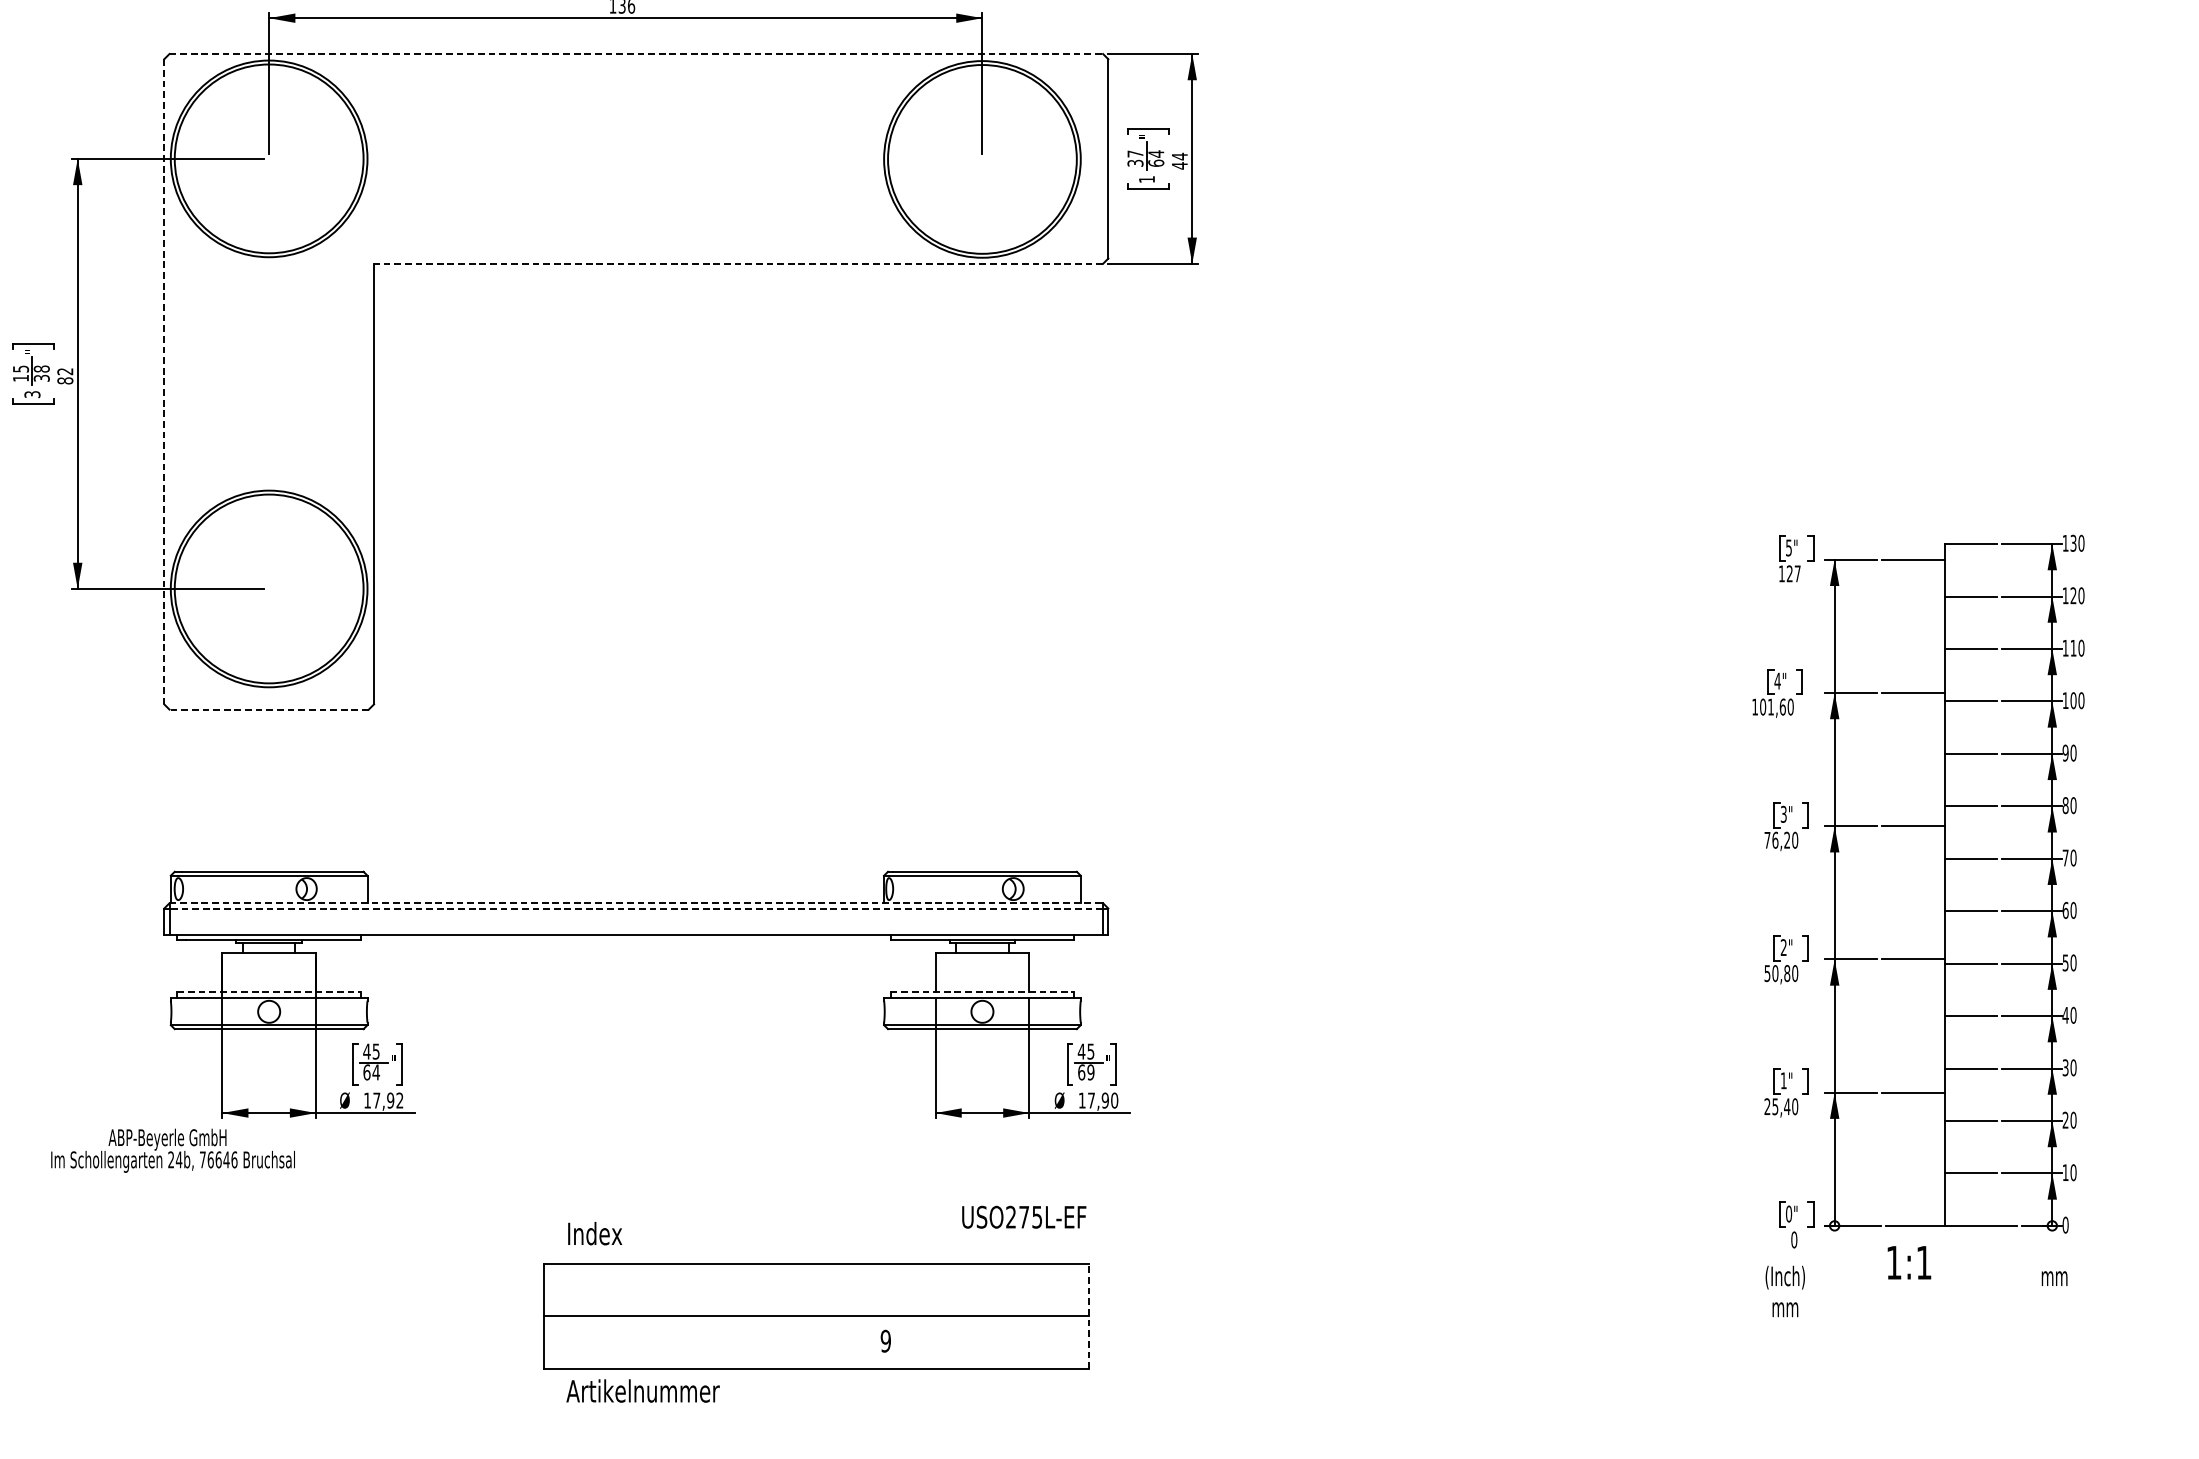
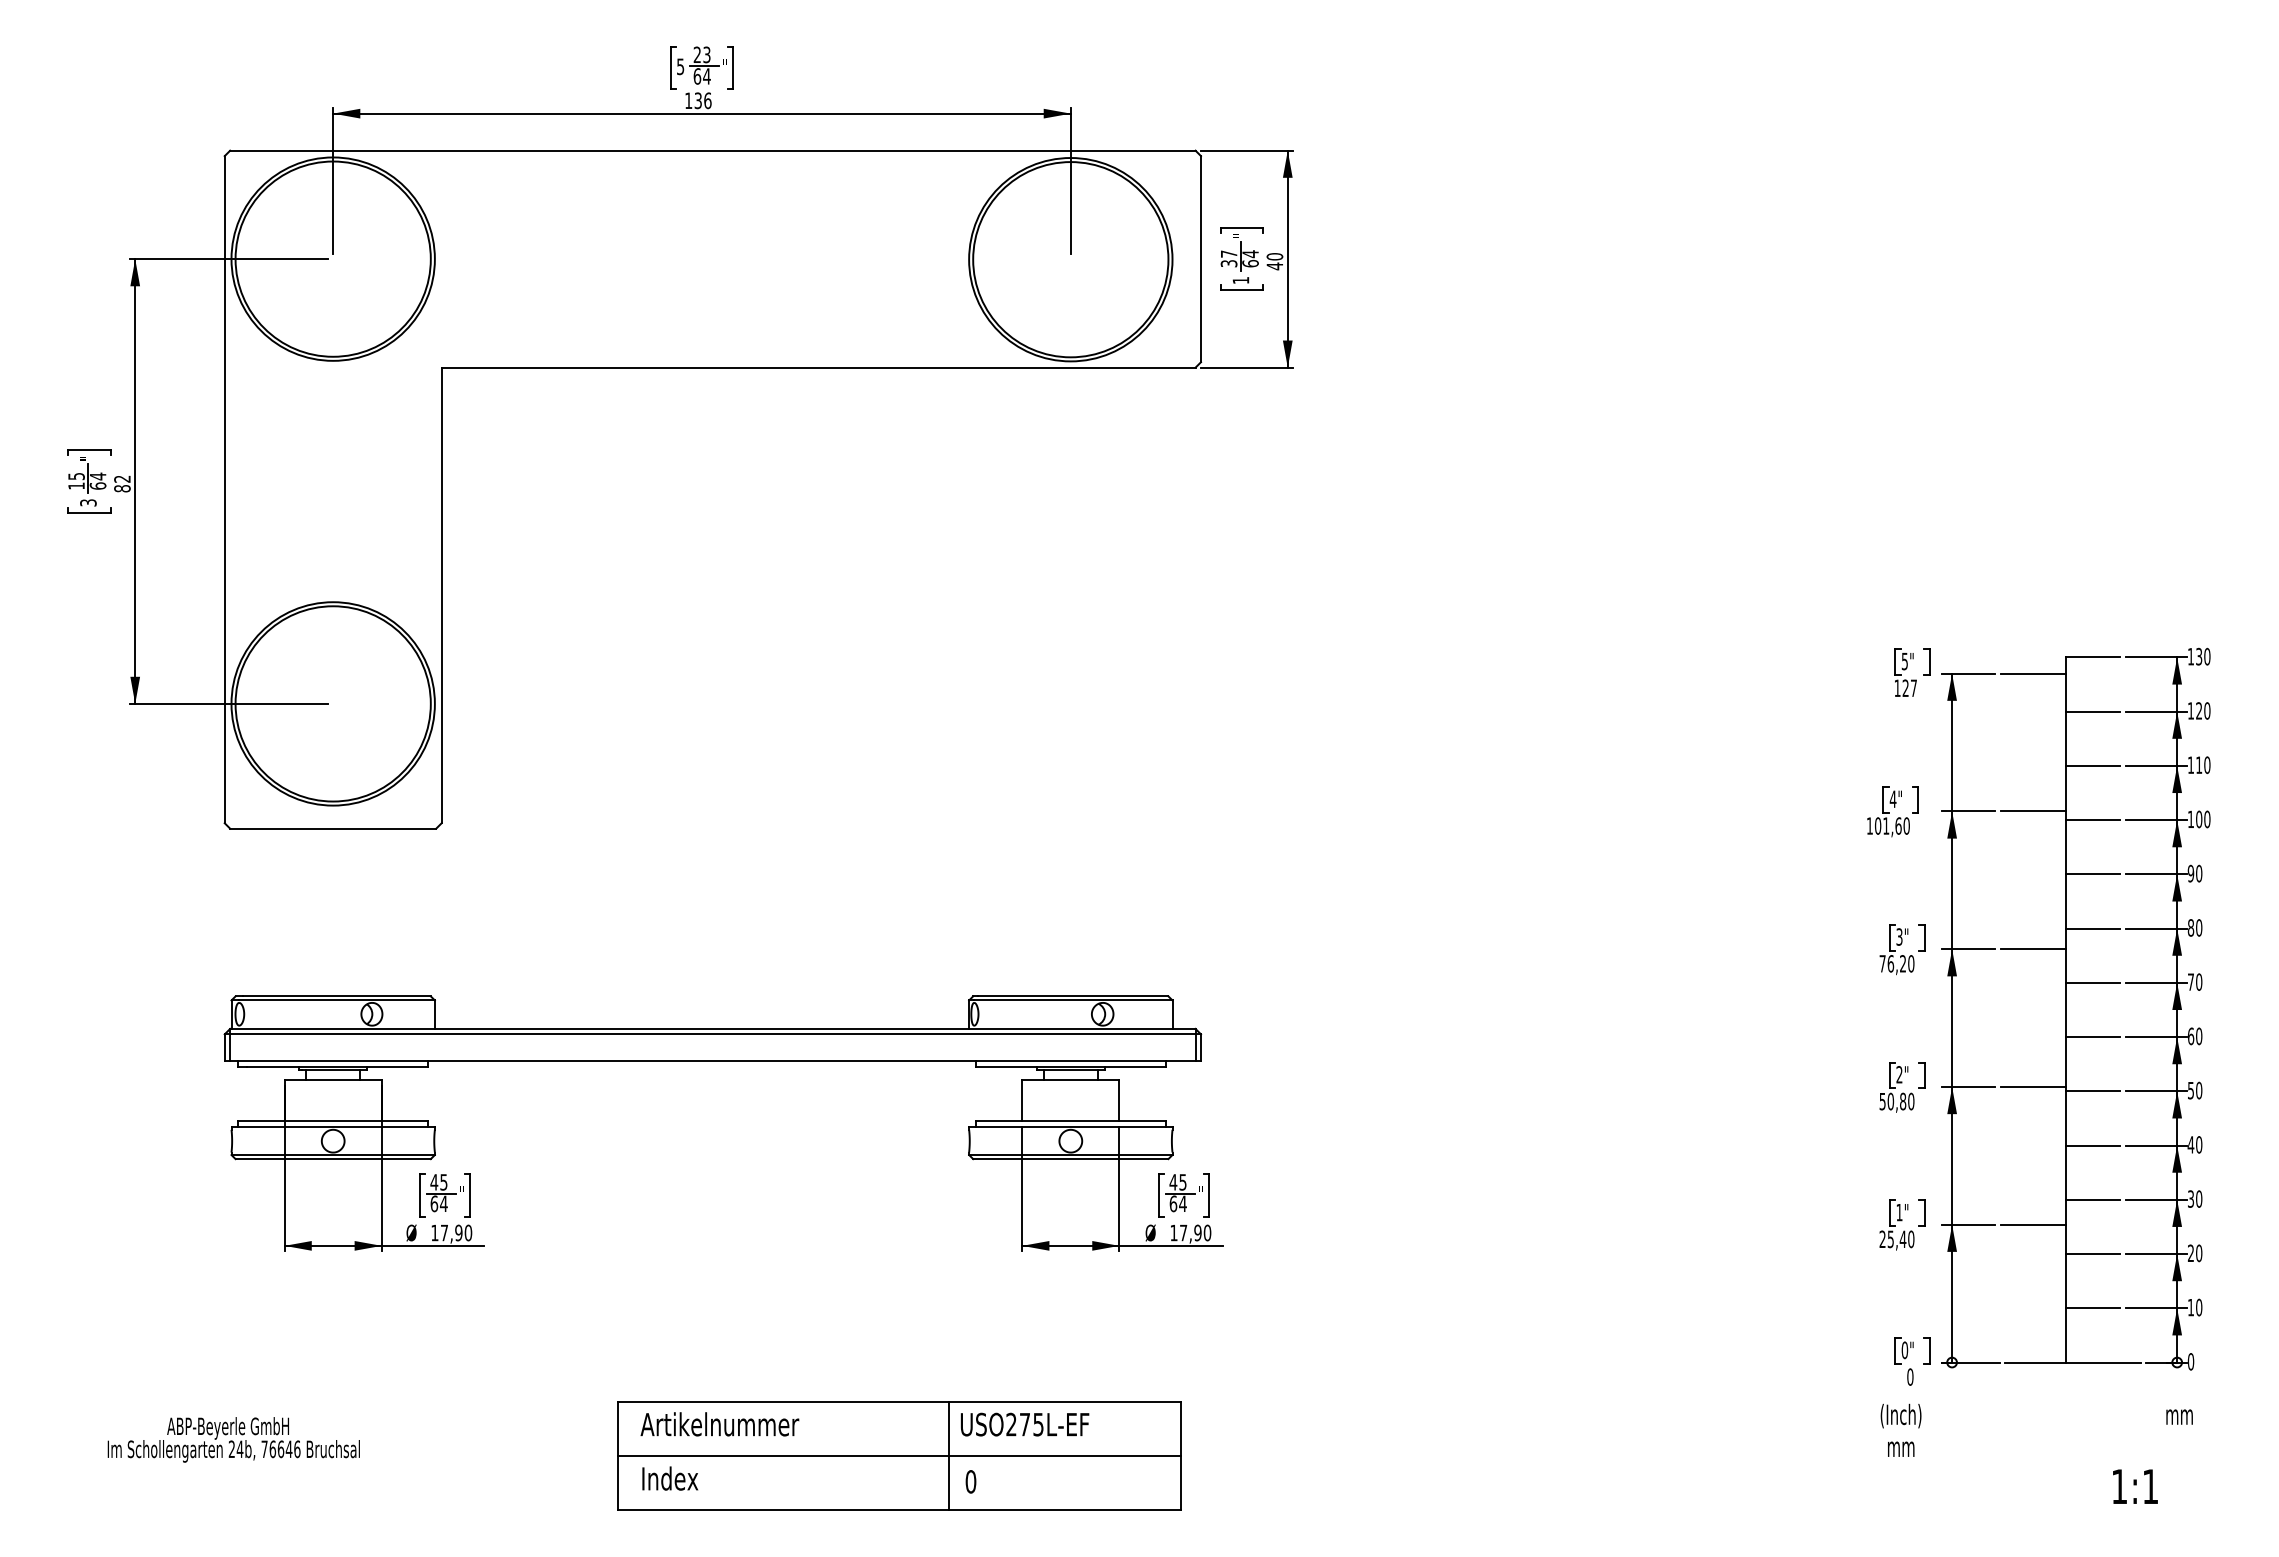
line: (635, 53) -> (712, 150), dashed -> solid
text: (1179, 156) -> (1274, 256), 44 -> 40
line: (738, 263) -> (818, 367), dashed -> solid
text: (41, 372) -> (97, 480), 38 -> 64
line: (164, 381) -> (224, 489), dashed -> solid
line: (268, 709) -> (332, 828), dashed -> solid
line: (635, 902) -> (712, 1028), dashed -> solid
line: (635, 908) -> (712, 1034), dashed -> solid
line: (269, 992) -> (333, 1121), dashed -> solid
line: (982, 992) -> (1070, 1121), dashed -> solid
text: (1090, 1072) -> (1182, 1203), 69 -> 64
text: (400, 1100) -> (468, 1232), 17,92 -> 17,90
text: (172, 1150) -> (233, 1439), moved
text: (1023, 1217) -> (1024, 1424), moved
text: (595, 1233) -> (670, 1478), moved
text: (1909, 1262) -> (2135, 1486), moved
line: (1088, 1315) -> (1180, 1455), dashed -> solid
line: (865, 1316) -> (949, 1456), added
text: (885, 1340) -> (970, 1481), 9 -> 0
text: (642, 1391) -> (719, 1424), moved

